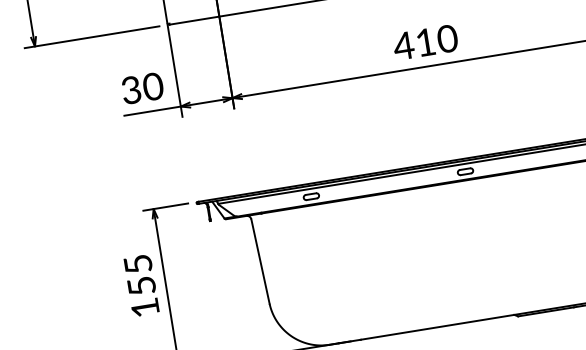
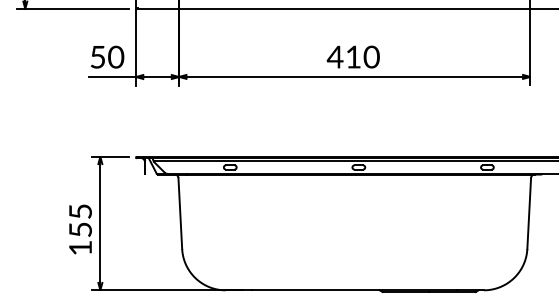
text: (424, 41) -> (352, 56), moved
text: (130, 89) -> (97, 56), 30 -> 50
text: (141, 285) -> (80, 229), moved

